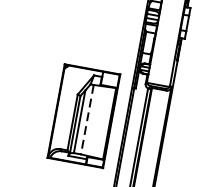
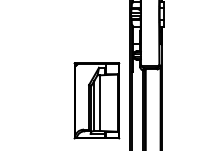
line: (87, 120) -> (100, 103), dashed -> solid

